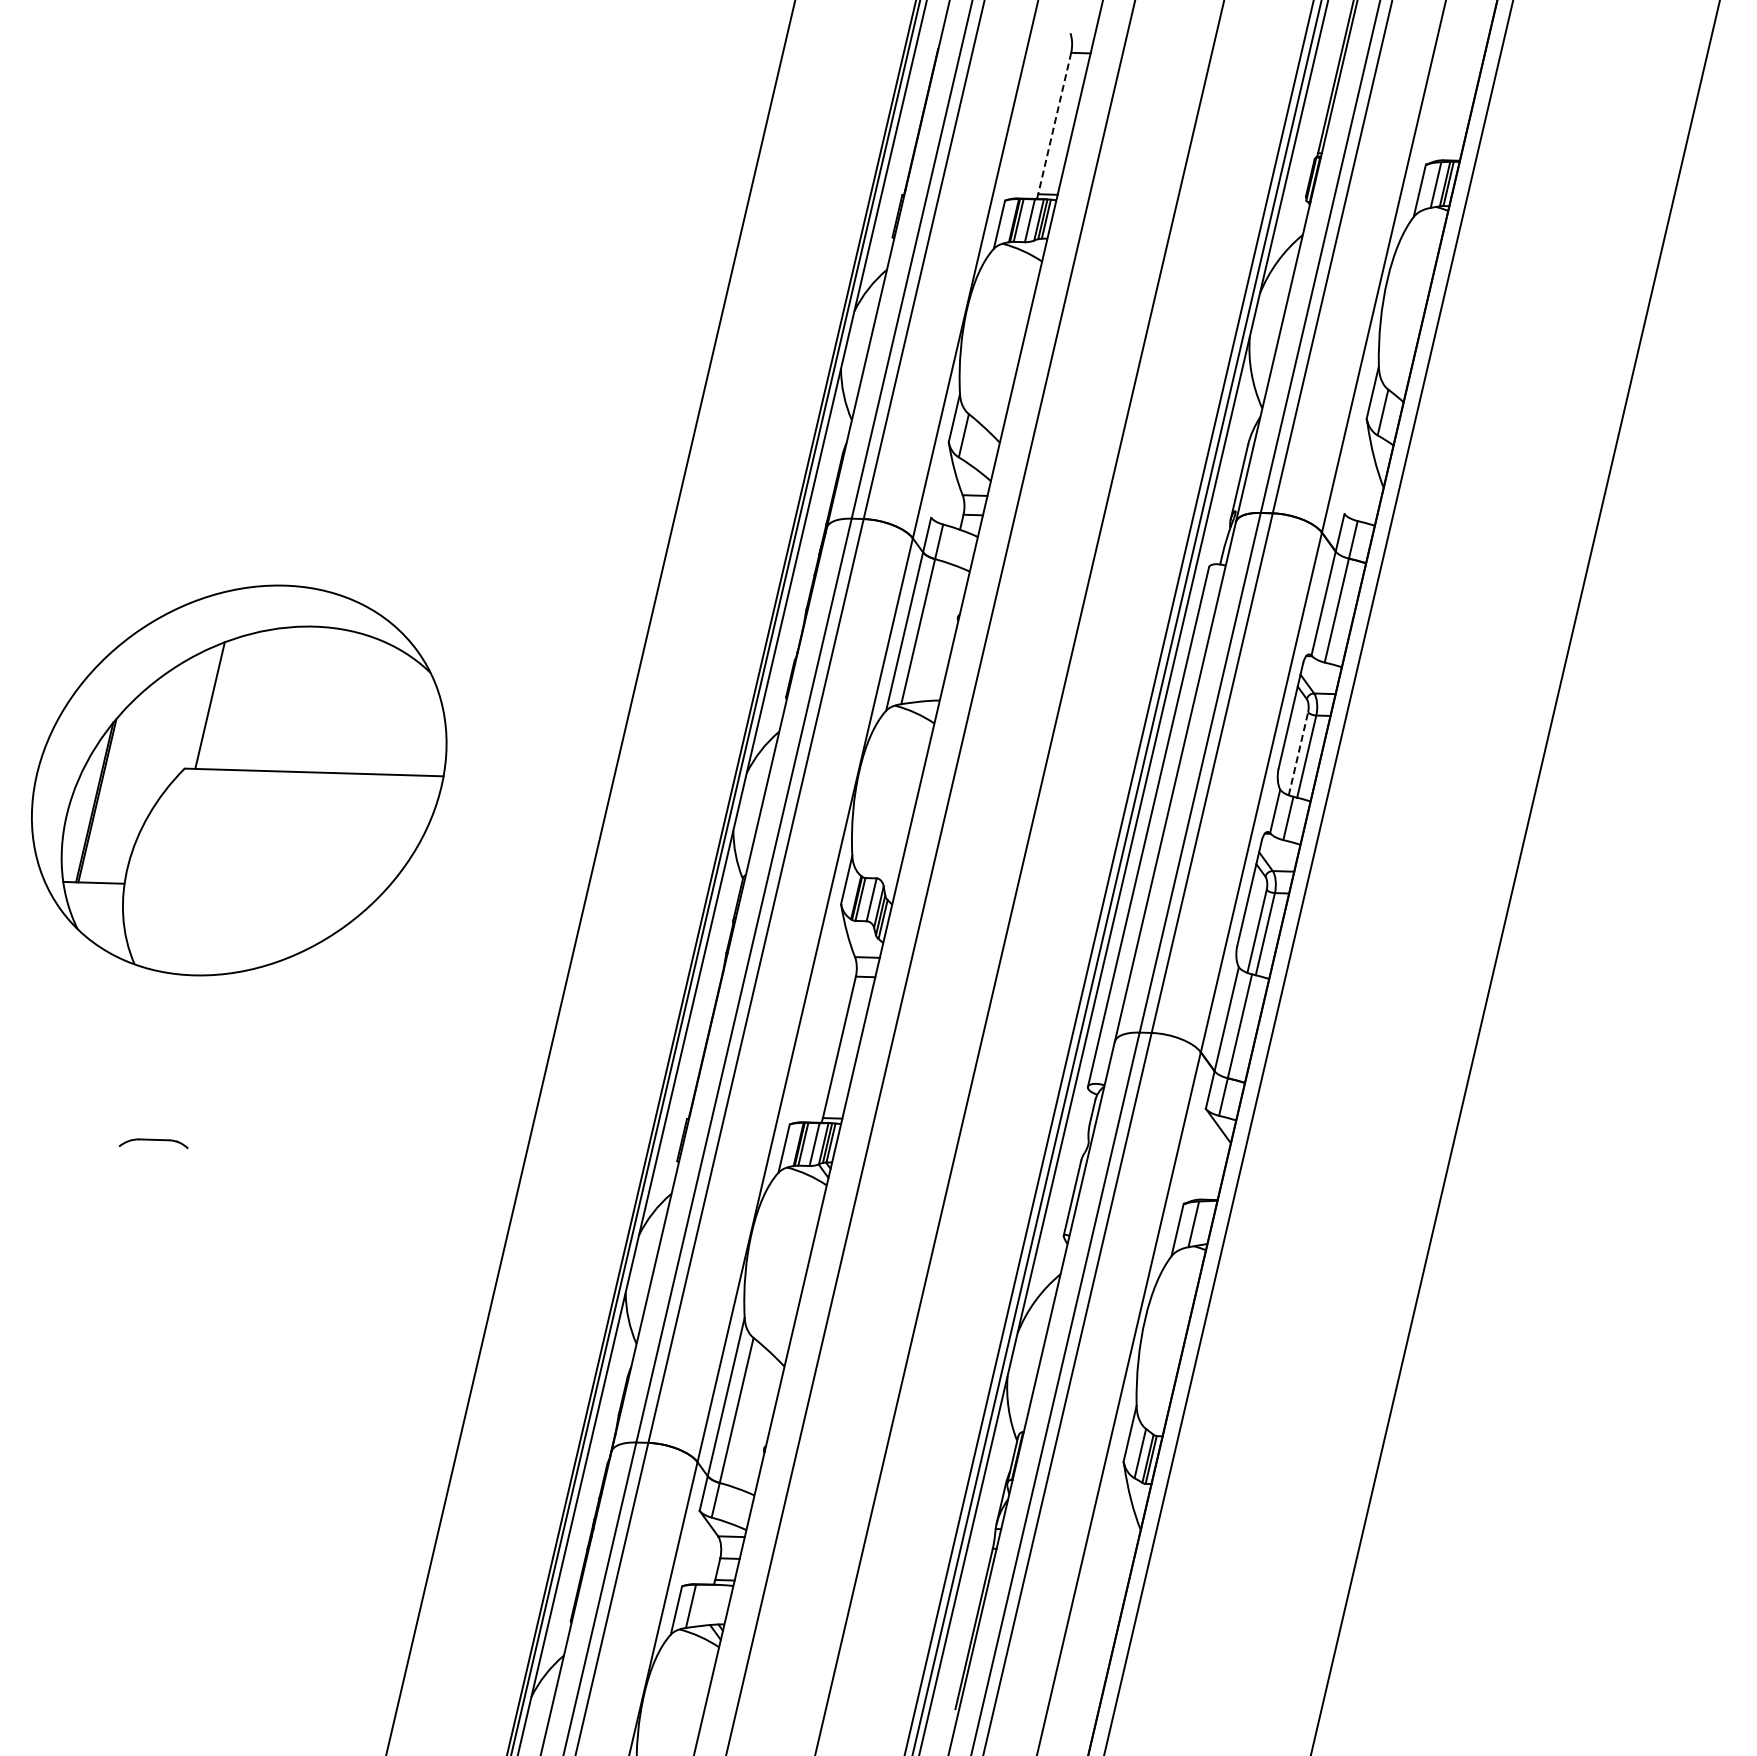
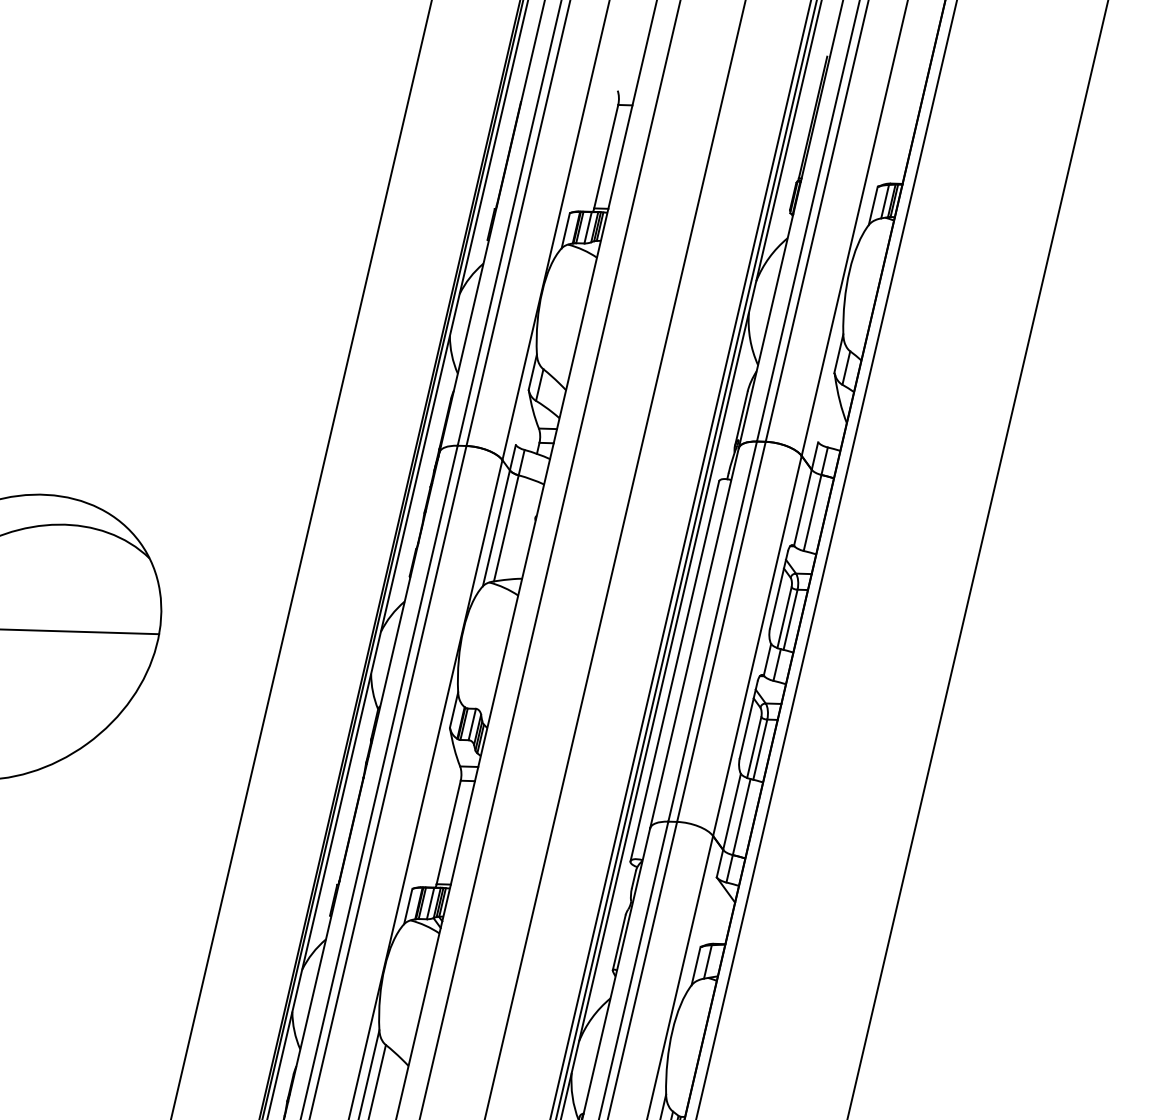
line: (1054, 123) -> (606, 156), dashed -> solid
line: (1298, 753) -> (784, 617), dashed -> solid

